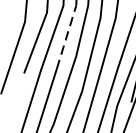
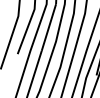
line: (67, 37) -> (49, 27), dashed -> solid

